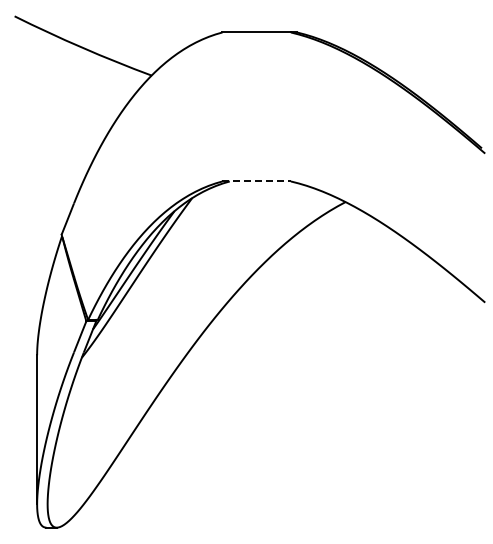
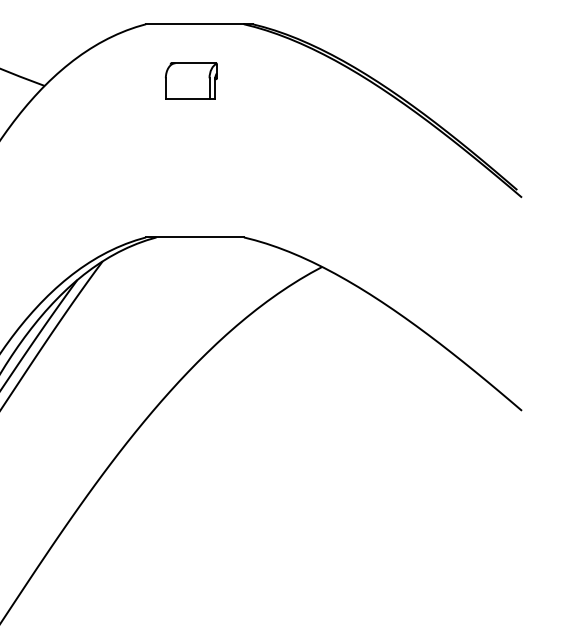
part: (253, 71) -> (190, 80), added
line: (257, 181) -> (196, 237), dashed -> solid

